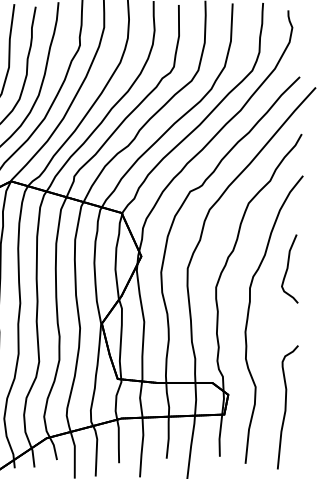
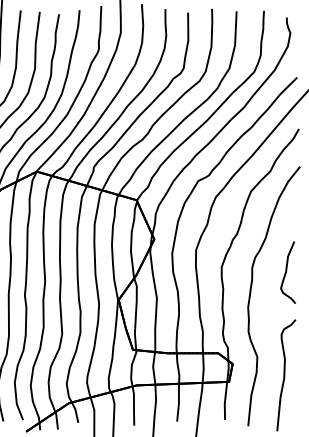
curve: (288, 268) -> (286, 272), moved

